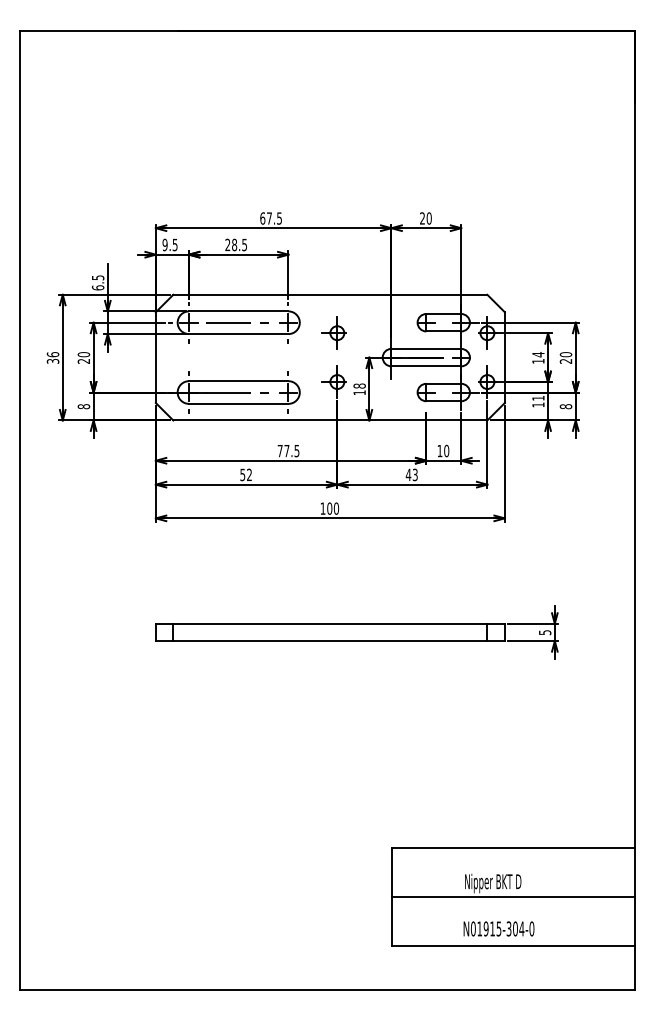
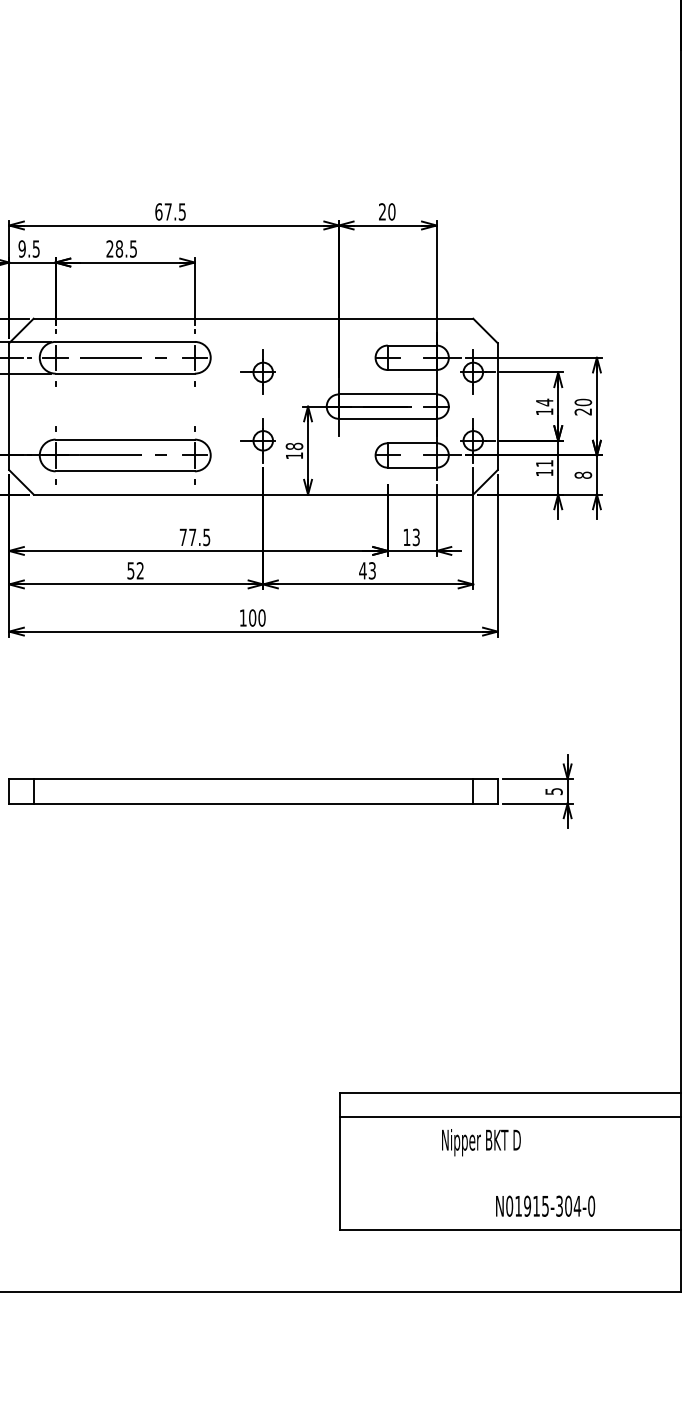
text: (446, 450) -> (416, 536), 10 -> 13
line: (513, 897) -> (509, 1117), moved
text: (498, 928) -> (544, 1205), moved

